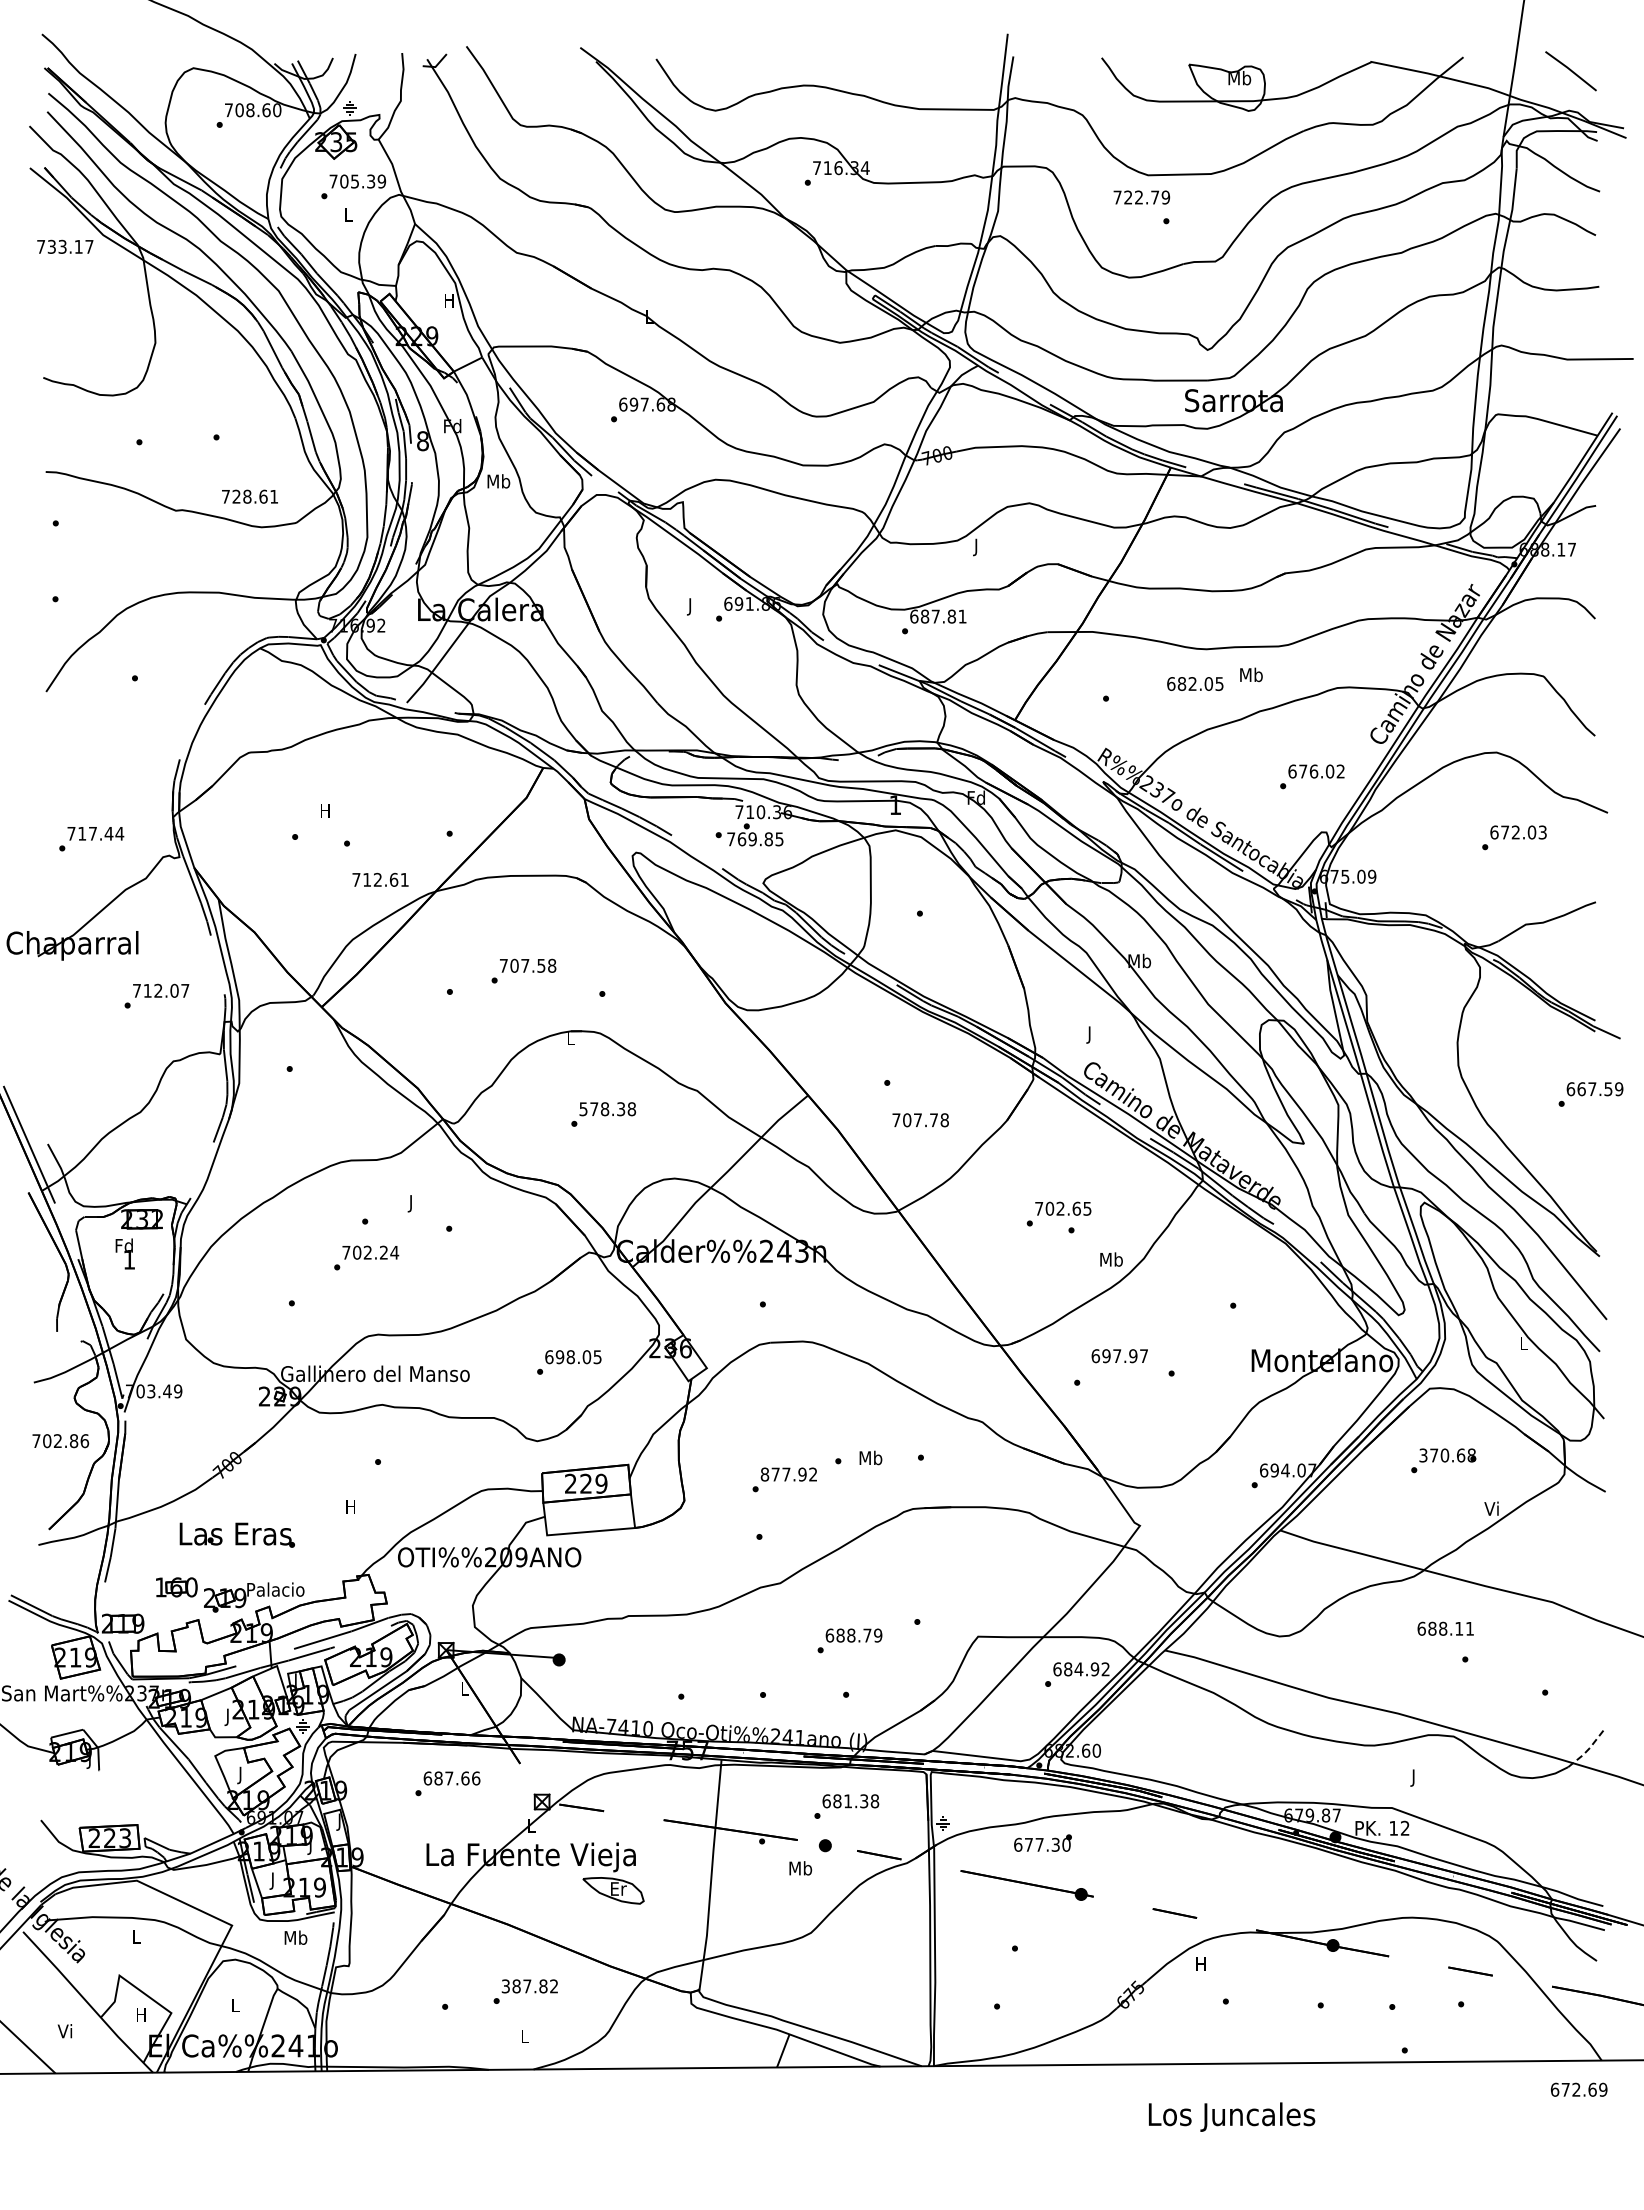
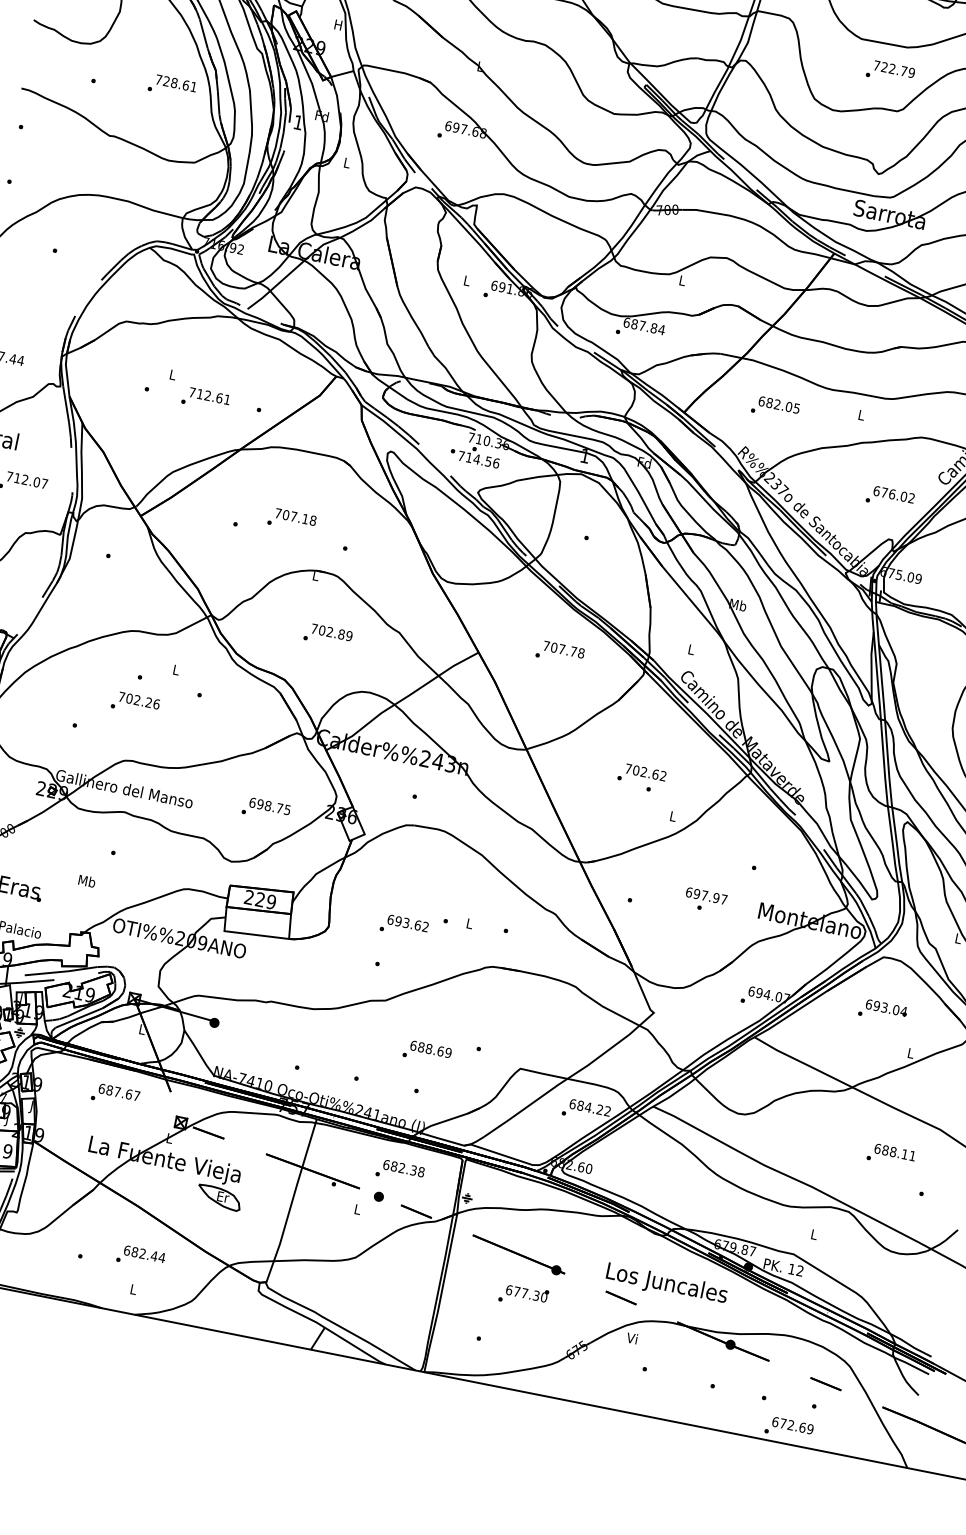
text: (1141, 197) -> (894, 69), moved
text: (422, 441) -> (298, 122), 8 -> 1
text: (498, 481) -> (346, 163), Mb -> L
text: (249, 496) -> (175, 83), moved
text: (976, 547) -> (682, 282), J -> L
text: (690, 606) -> (466, 281), J -> L
text: (962, 616) -> (661, 329), 687.81 -> 687.84
text: (1251, 674) -> (861, 414), Mb -> L
text: (1195, 683) -> (779, 404), moved
text: (325, 810) -> (172, 374), H -> L
text: (760, 839) -> (482, 460), 769.85 -> 714.56
text: (380, 879) -> (209, 395), moved
text: (541, 965) -> (305, 518), 707.58 -> 707.18
text: (1089, 1034) -> (690, 650), J -> L
text: (607, 1109) -> (331, 632), 578.38 -> 702.89
text: (920, 1120) -> (563, 649), moved
text: (411, 1203) -> (176, 671), J -> L
text: (1087, 1208) -> (663, 775), 702.65 -> 702.62
text: (394, 1252) -> (156, 704), 702.24 -> 702.26
text: (1111, 1259) -> (673, 816), Mb -> L
text: (1119, 1356) -> (706, 896), moved
text: (586, 1357) -> (279, 808), 698.05 -> 698.75
text: (1447, 1455) -> (886, 1008), 370.68 -> 693.04
text: (870, 1457) -> (469, 923), Mb -> L
text: (783, 1474) -> (404, 922), 877.92 -> 693.62
text: (350, 1506) -> (86, 880), H -> Mb
text: (1491, 1508) -> (910, 1052), Vi -> L
text: (1445, 1628) -> (895, 1152), moved
text: (867, 1635) -> (440, 1051), 688.79 -> 688.69
text: (1094, 1669) -> (599, 1109), 684.92 -> 684.22
line: (1587, 1750) -> (943, 1242), dashed -> solid
text: (1413, 1777) -> (813, 1235), J -> L
text: (476, 1778) -> (137, 1096), 687.66 -> 687.67
text: (847, 1801) -> (401, 1168), 681.38 -> 682.38
text: (1042, 1842) -> (527, 1292), moved
text: (800, 1868) -> (357, 1209), Mb -> L
text: (1200, 1964) -> (632, 1338), H -> Vi
text: (529, 1986) -> (144, 1254), 387.82 -> 682.44
text: (1579, 2089) -> (793, 1425), moved
text: (1232, 2116) -> (667, 1284), moved

